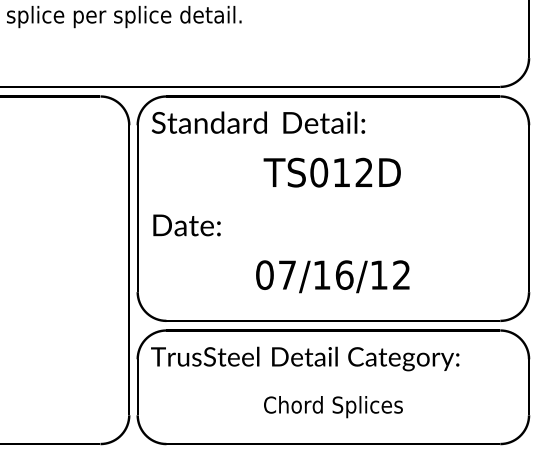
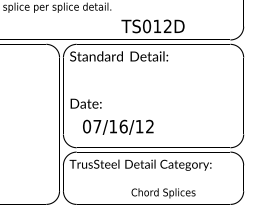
text: (331, 172) -> (152, 26), moved
text: (333, 274) -> (118, 126), moved
text: (333, 407) -> (163, 193), moved

